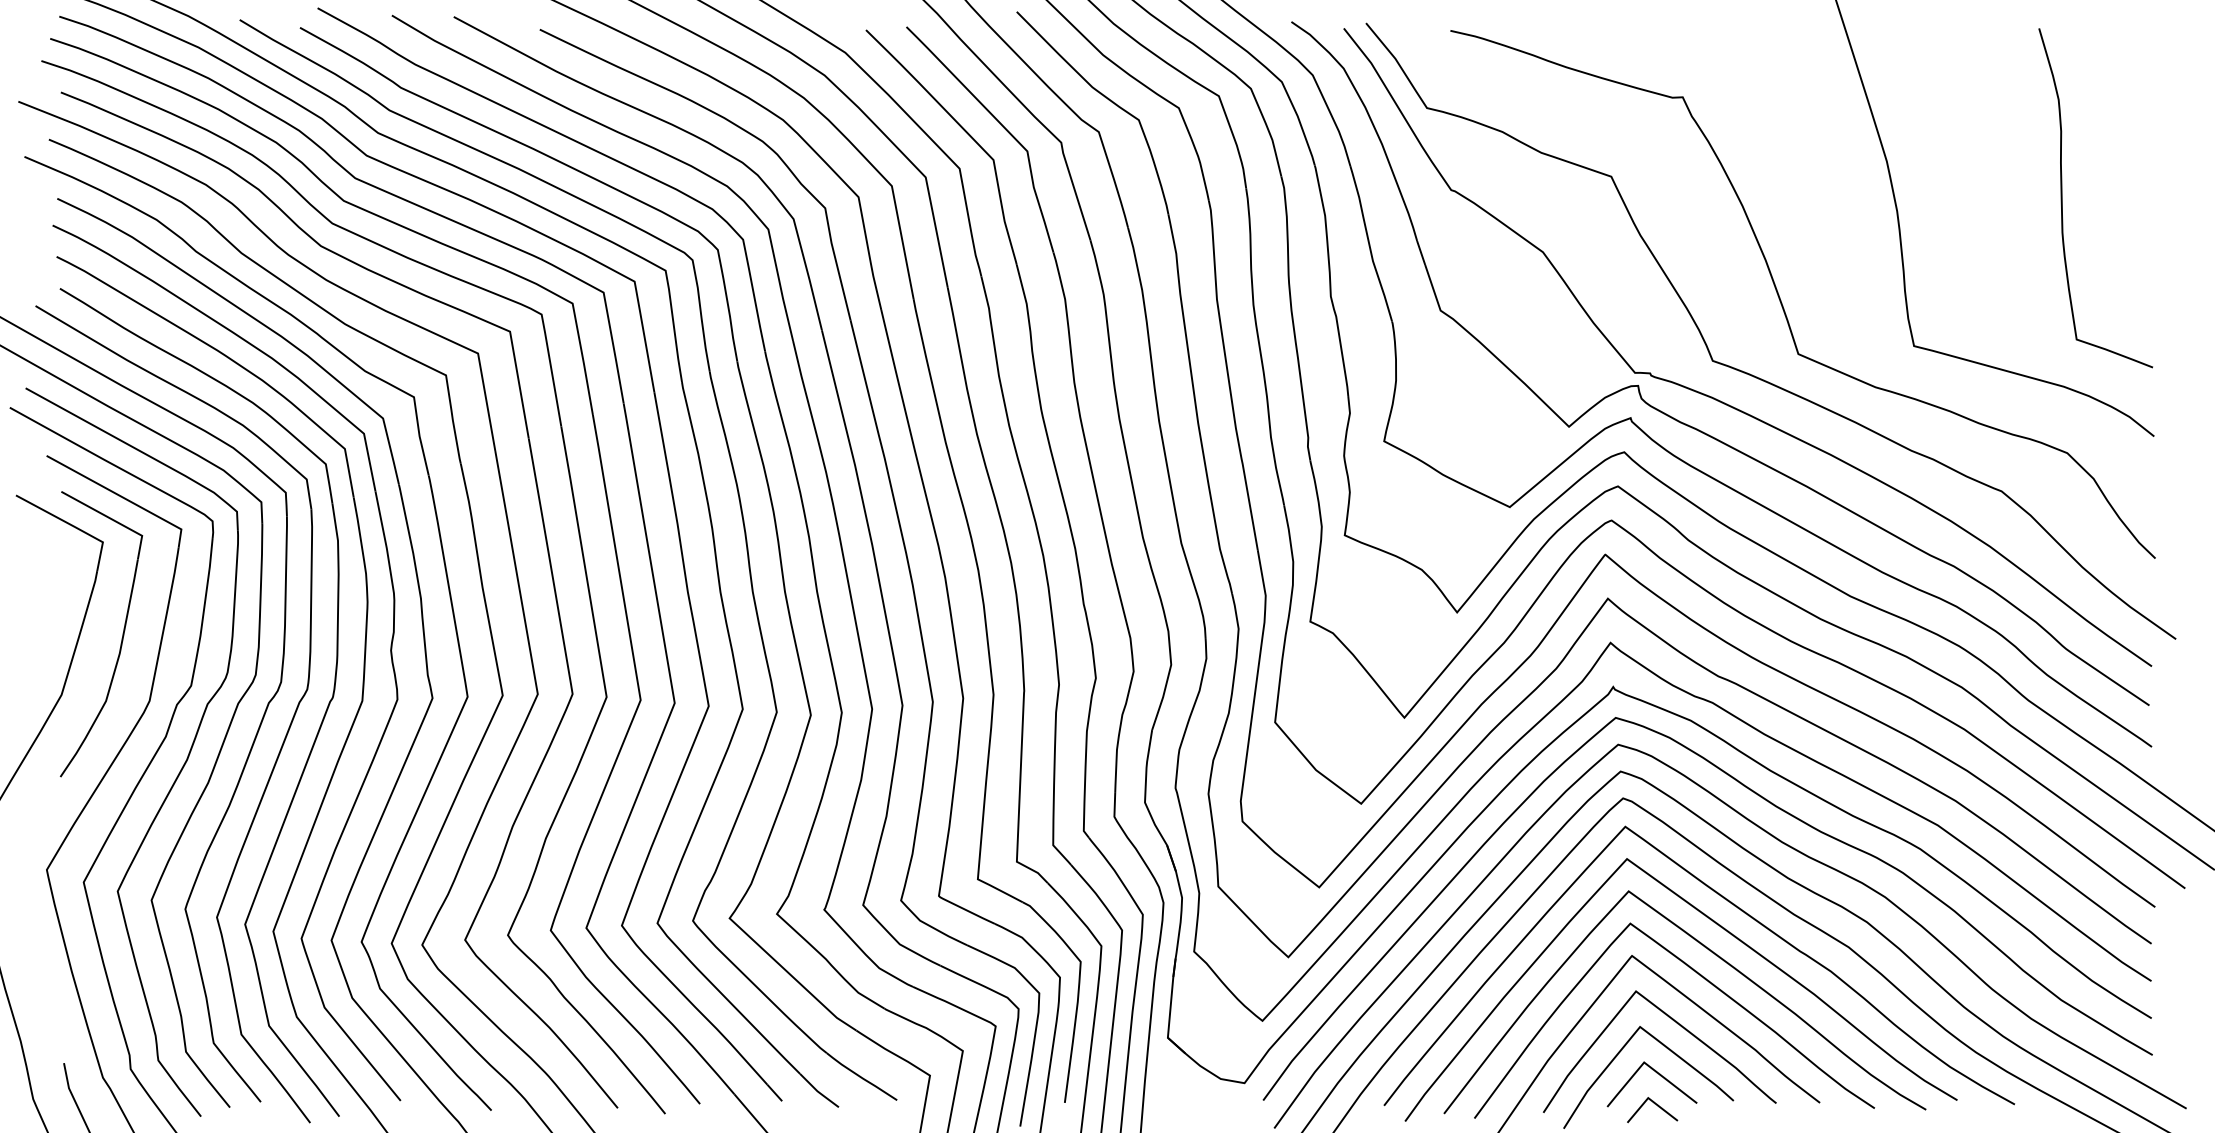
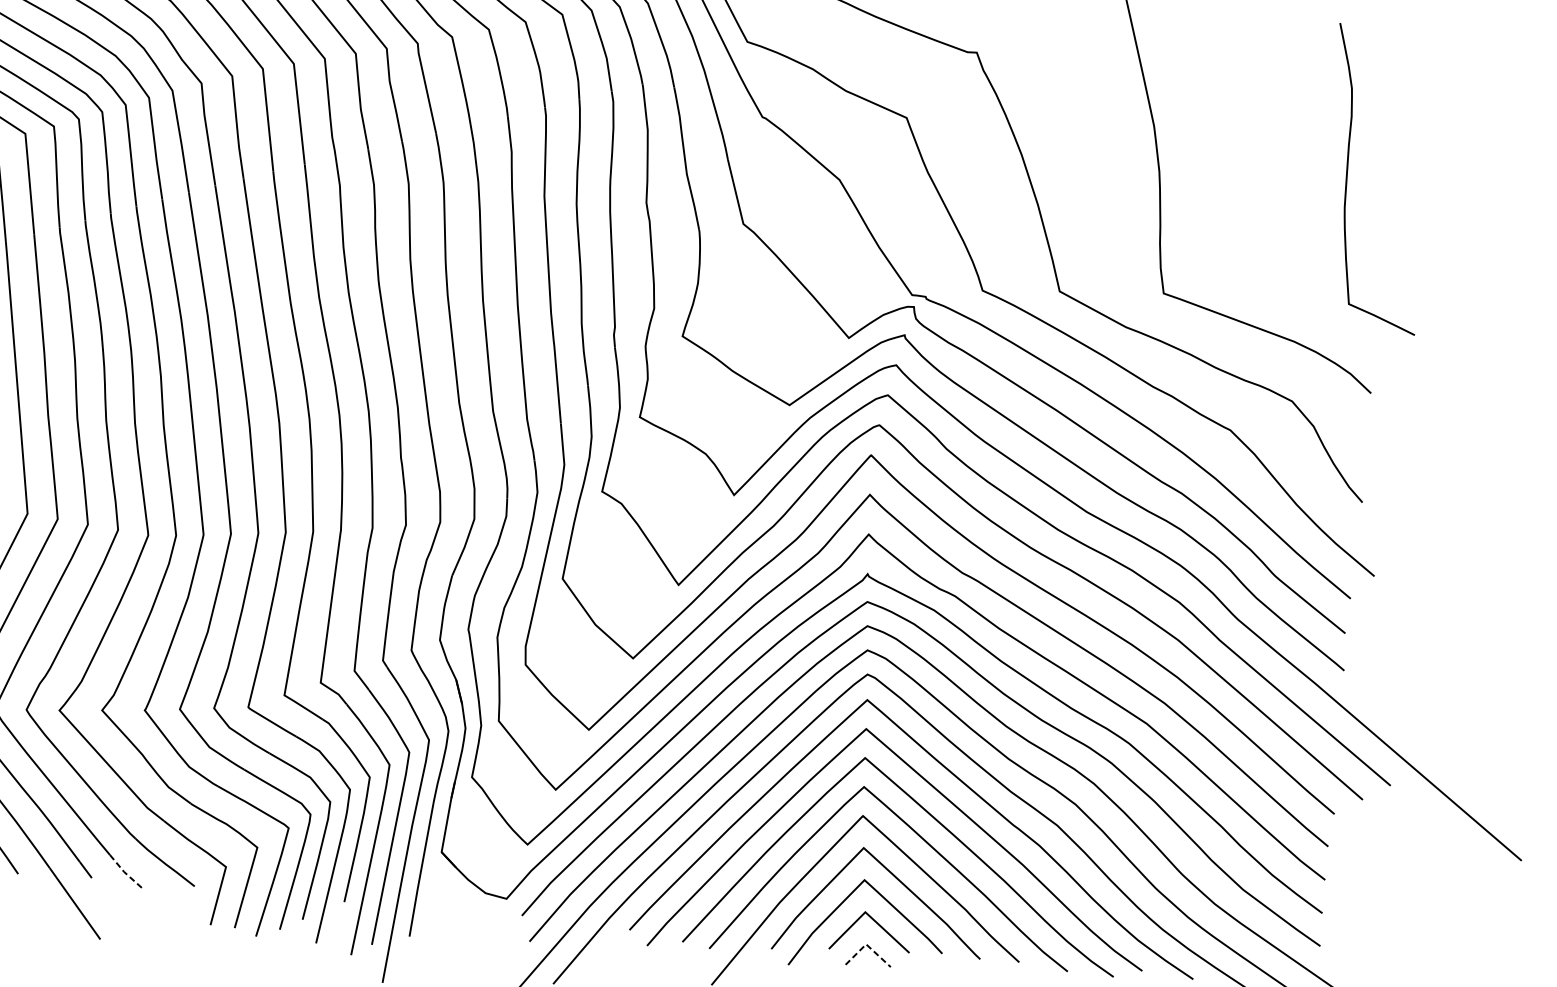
curve: (2062, 198) -> (1347, 176), moved
line: (818, 1091) -> (125, 872), solid -> dashed
line: (1649, 1099) -> (867, 945), solid -> dashed

